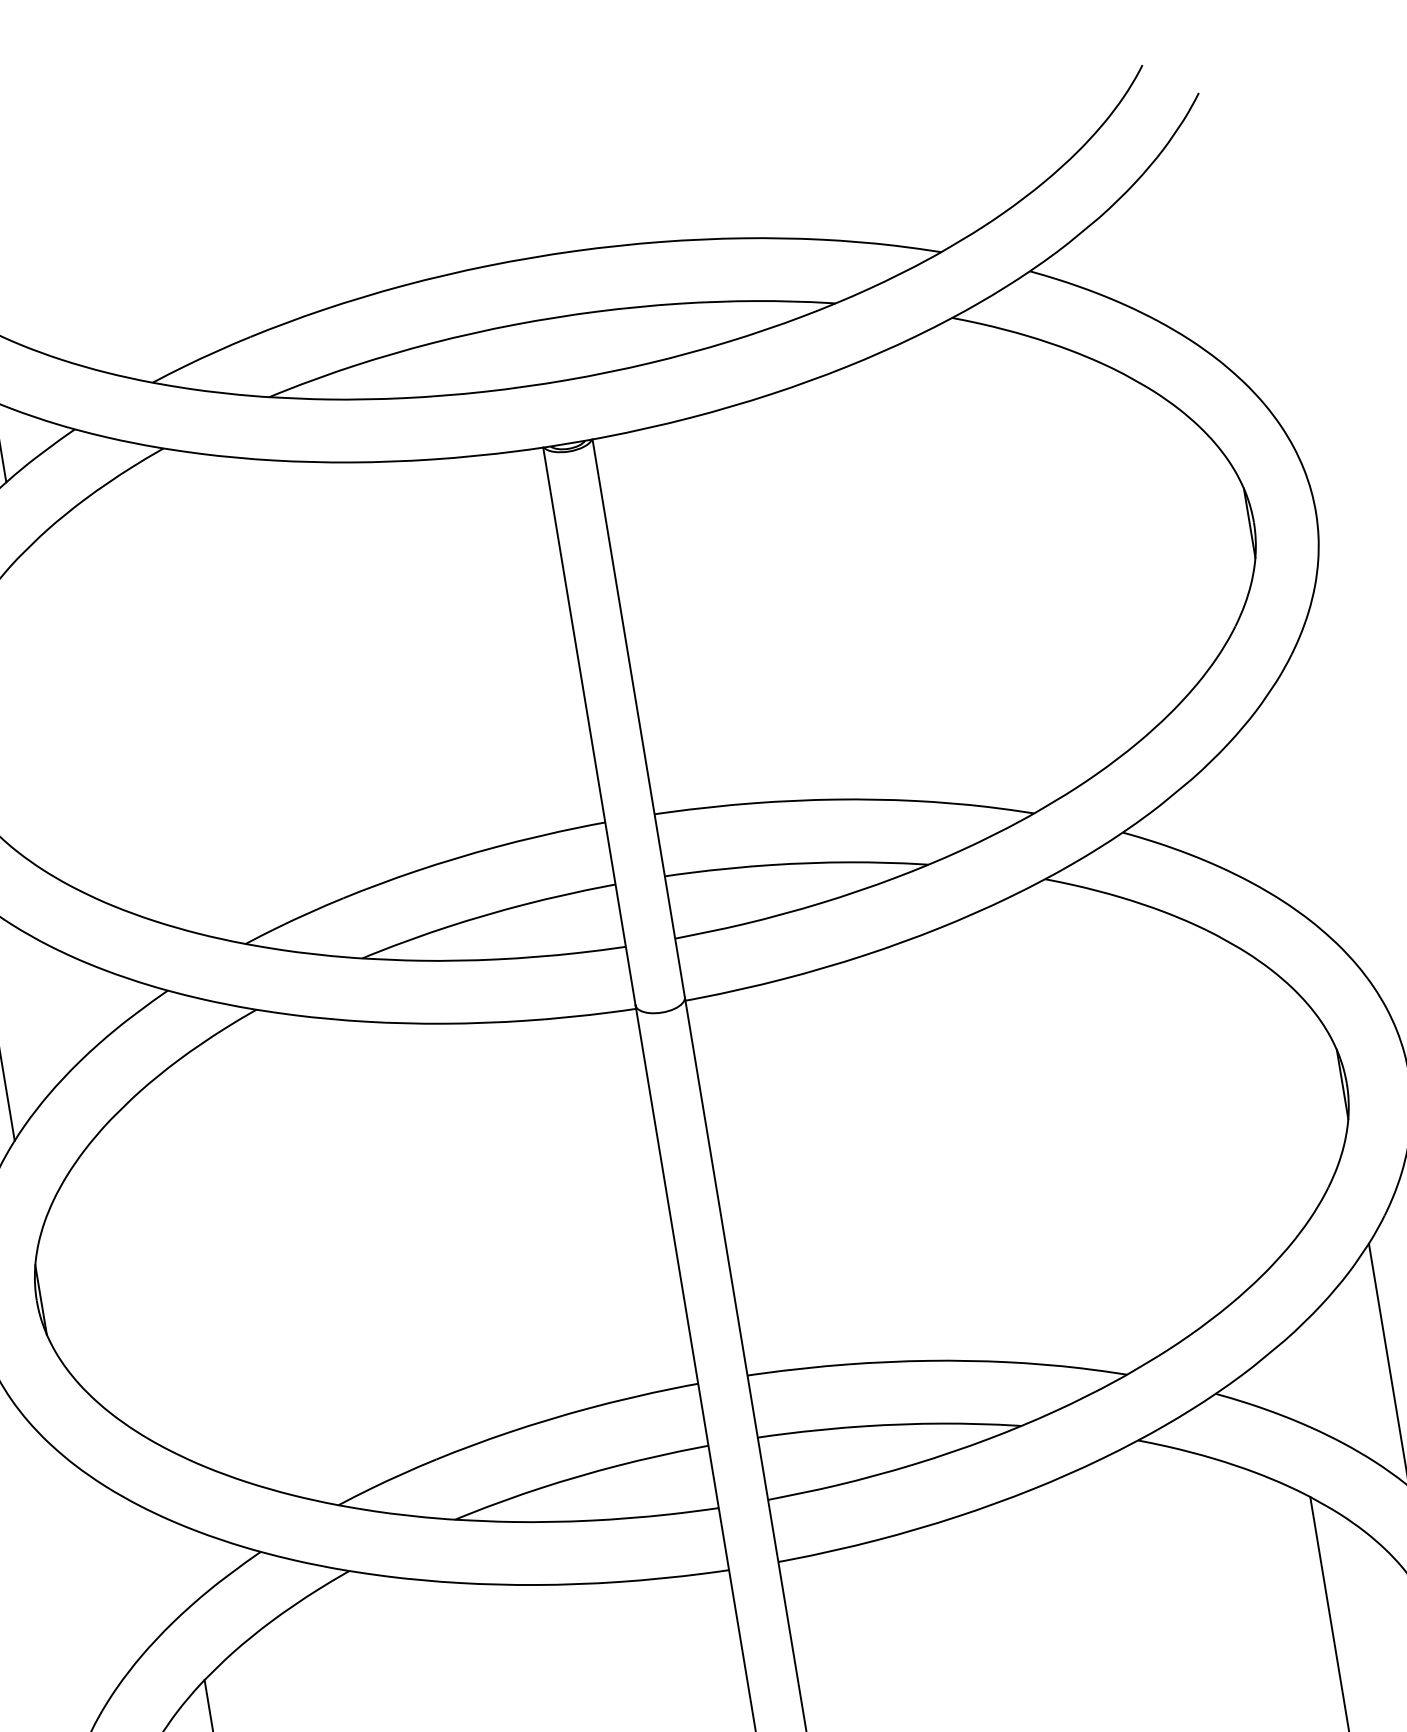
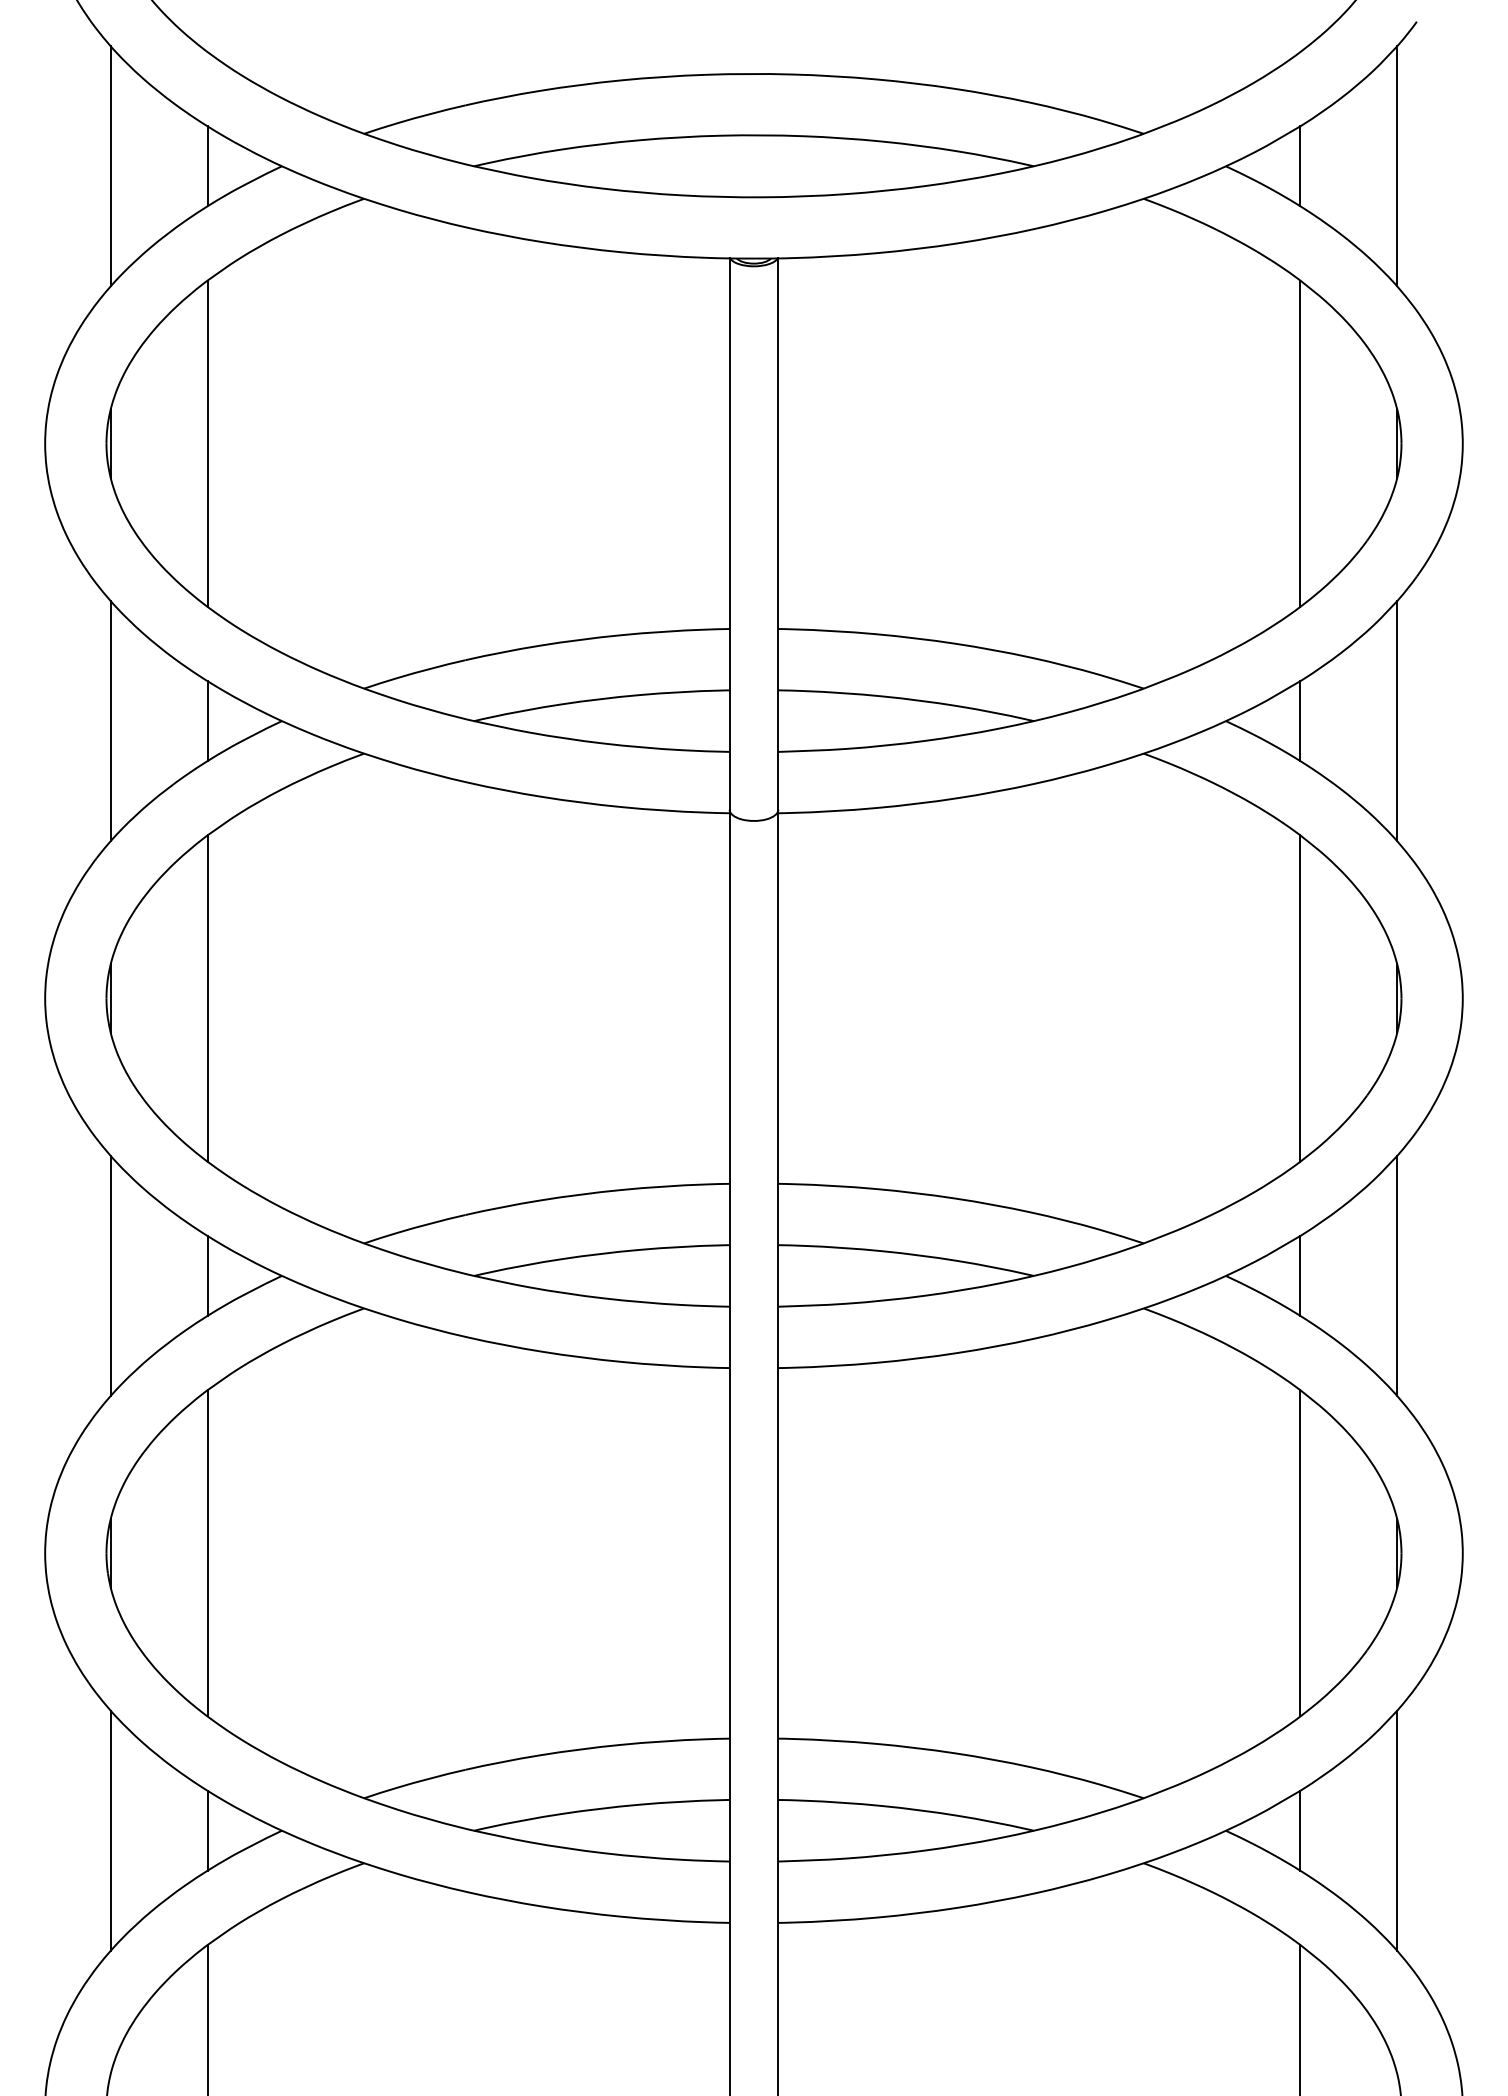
line: (1203, 242) -> (1397, 166), added
line: (1105, 258) -> (1300, 166), added
line: (1151, 539) -> (1300, 443), added
line: (46, 722) -> (207, 443), added
line: (1296, 804) -> (1397, 721), added
line: (1198, 820) -> (1300, 721), added
line: (92, 1003) -> (207, 721), added
line: (1244, 1100) -> (1300, 998), added
line: (138, 1283) -> (207, 998), added
line: (1291, 1380) -> (1300, 1275), added
line: (185, 1563) -> (207, 1275), added
line: (87, 1580) -> (110, 1275), added

